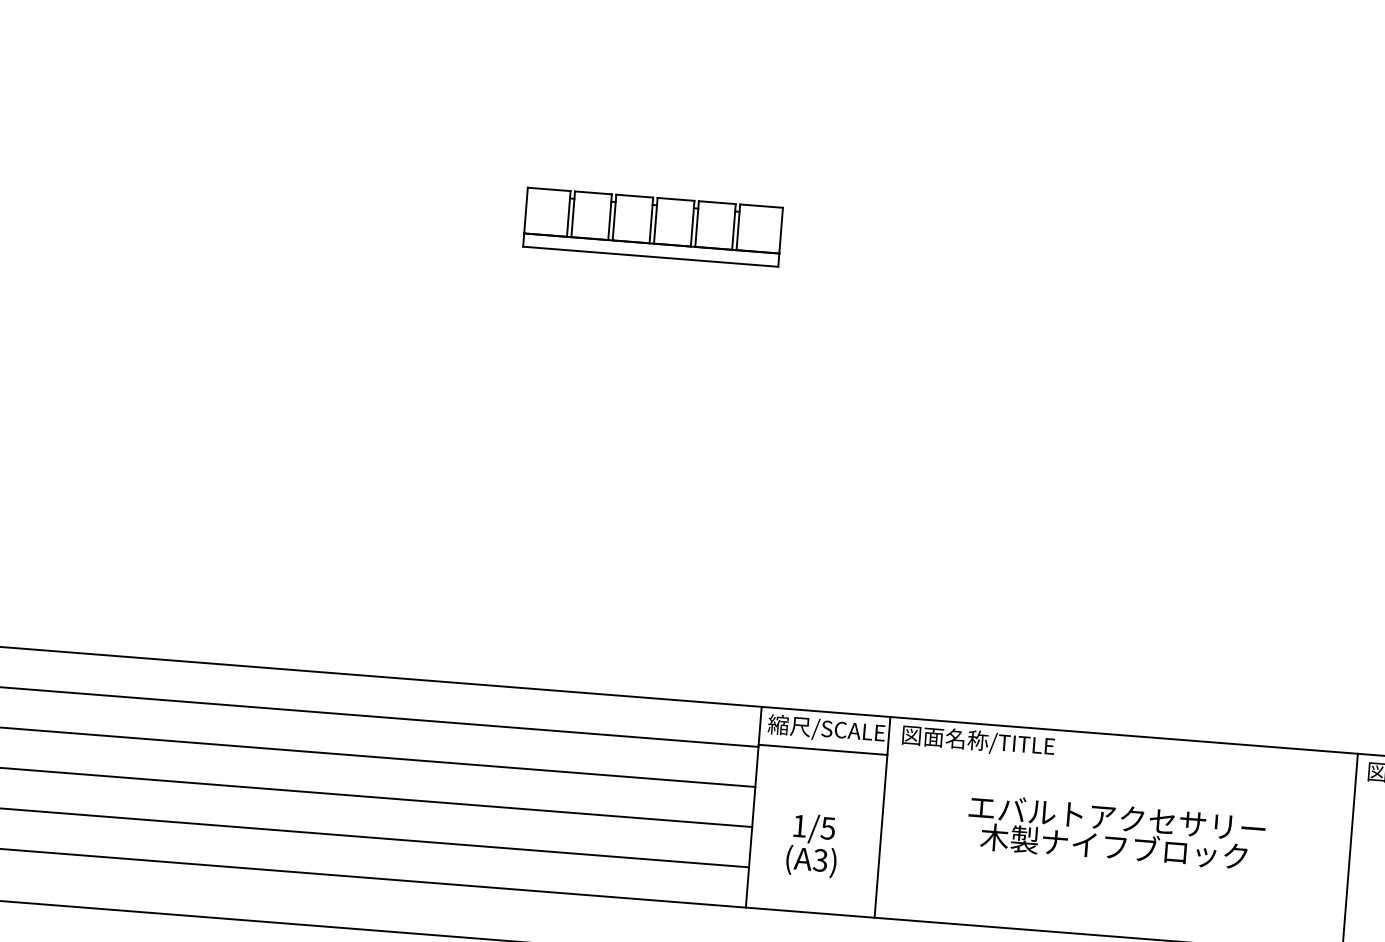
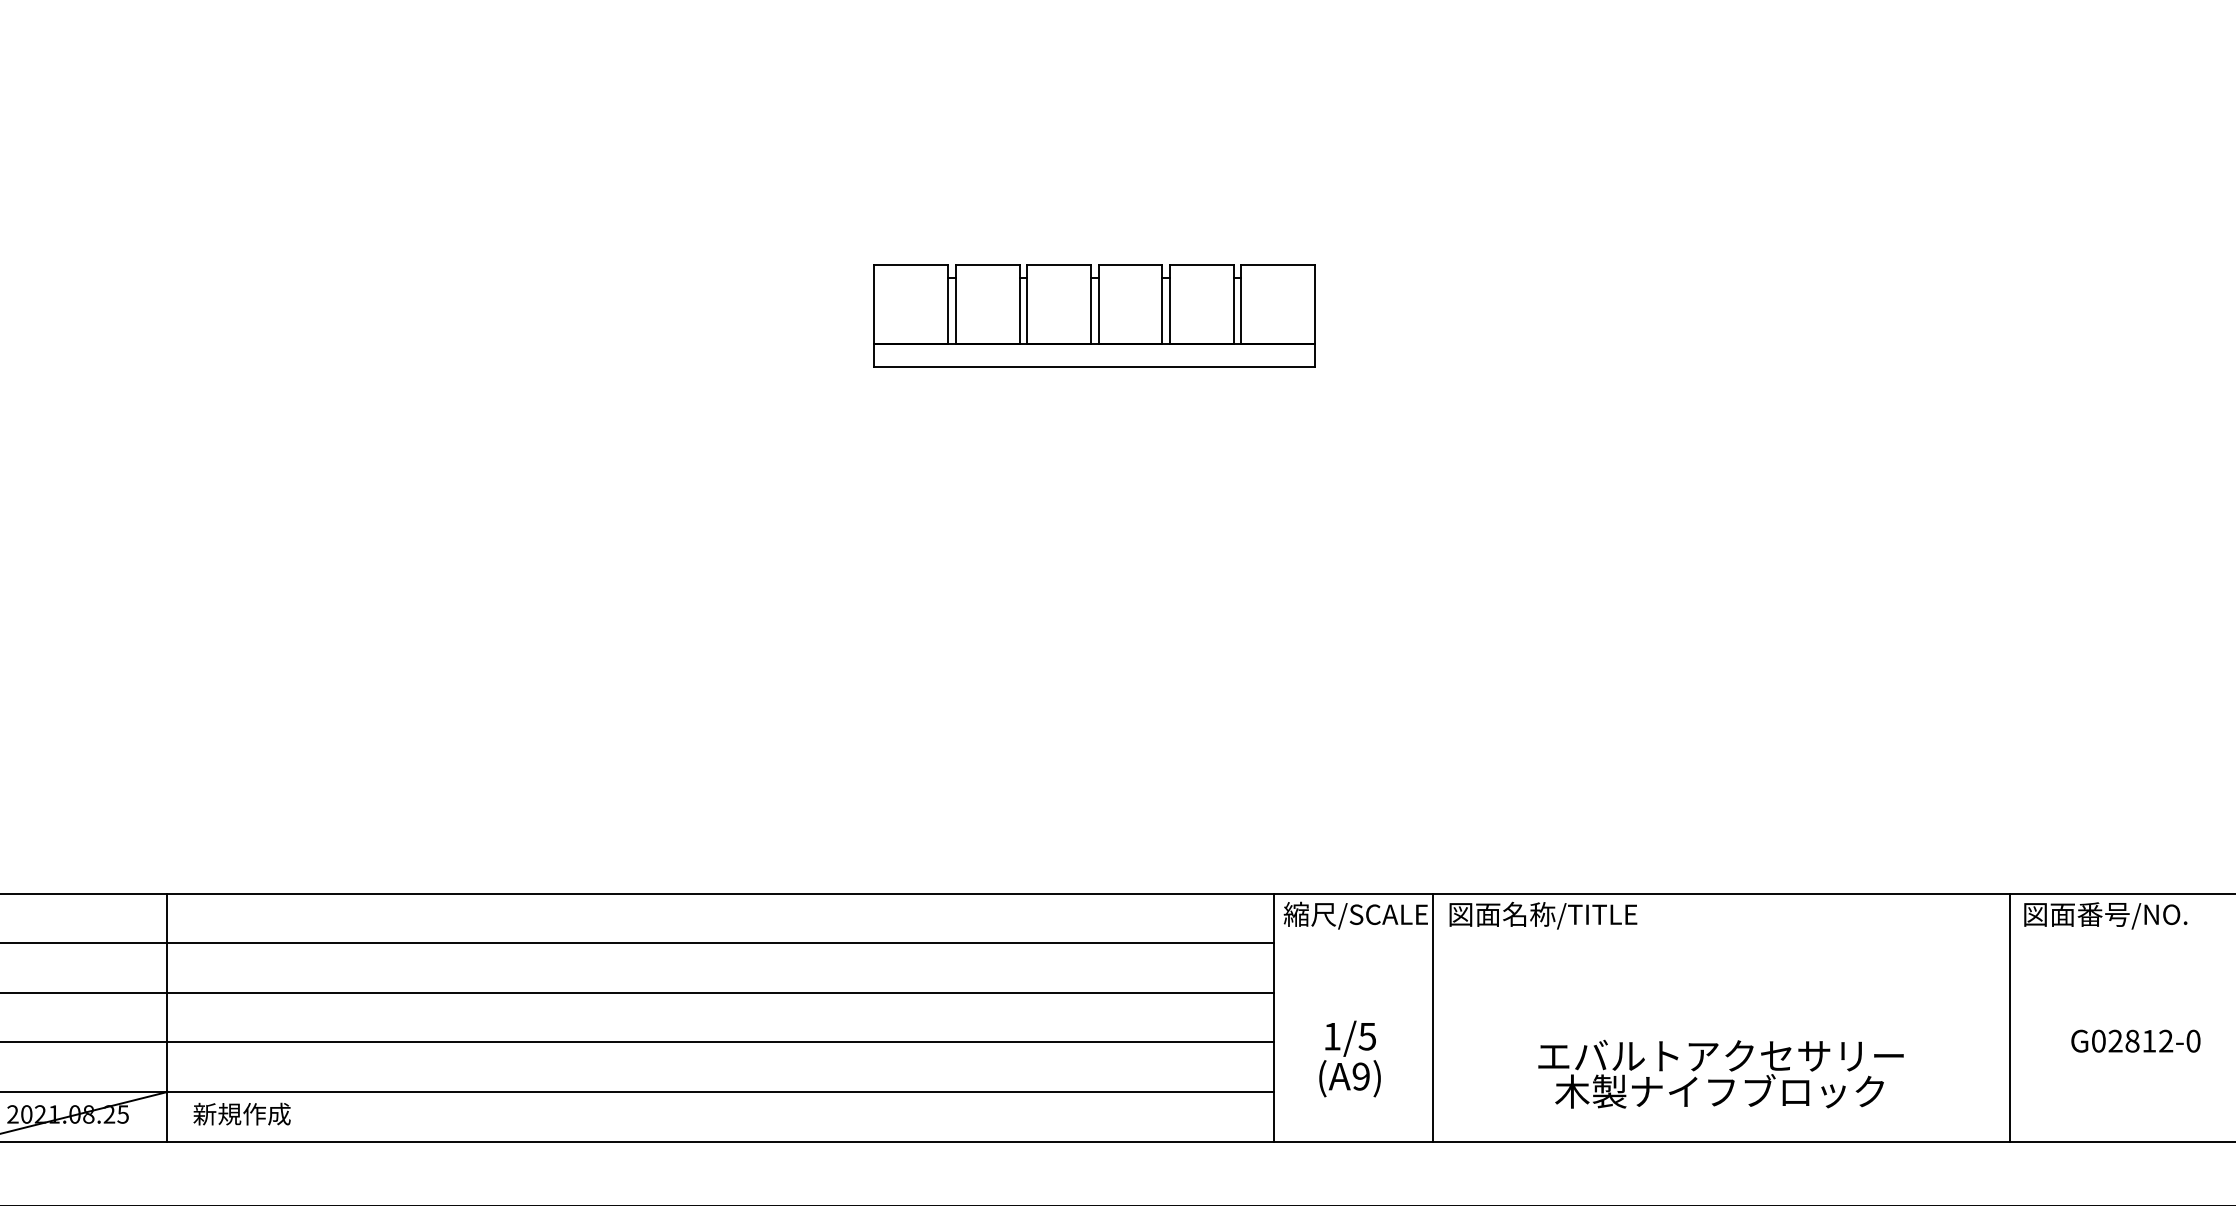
part: (652, 227) -> (1094, 316), size x1.4
line: (823, 749) -> (1353, 940), removed
text: (1115, 832) -> (1720, 1073), moved
text: (820, 860) -> (1360, 1076), (A3) -> (A9)

